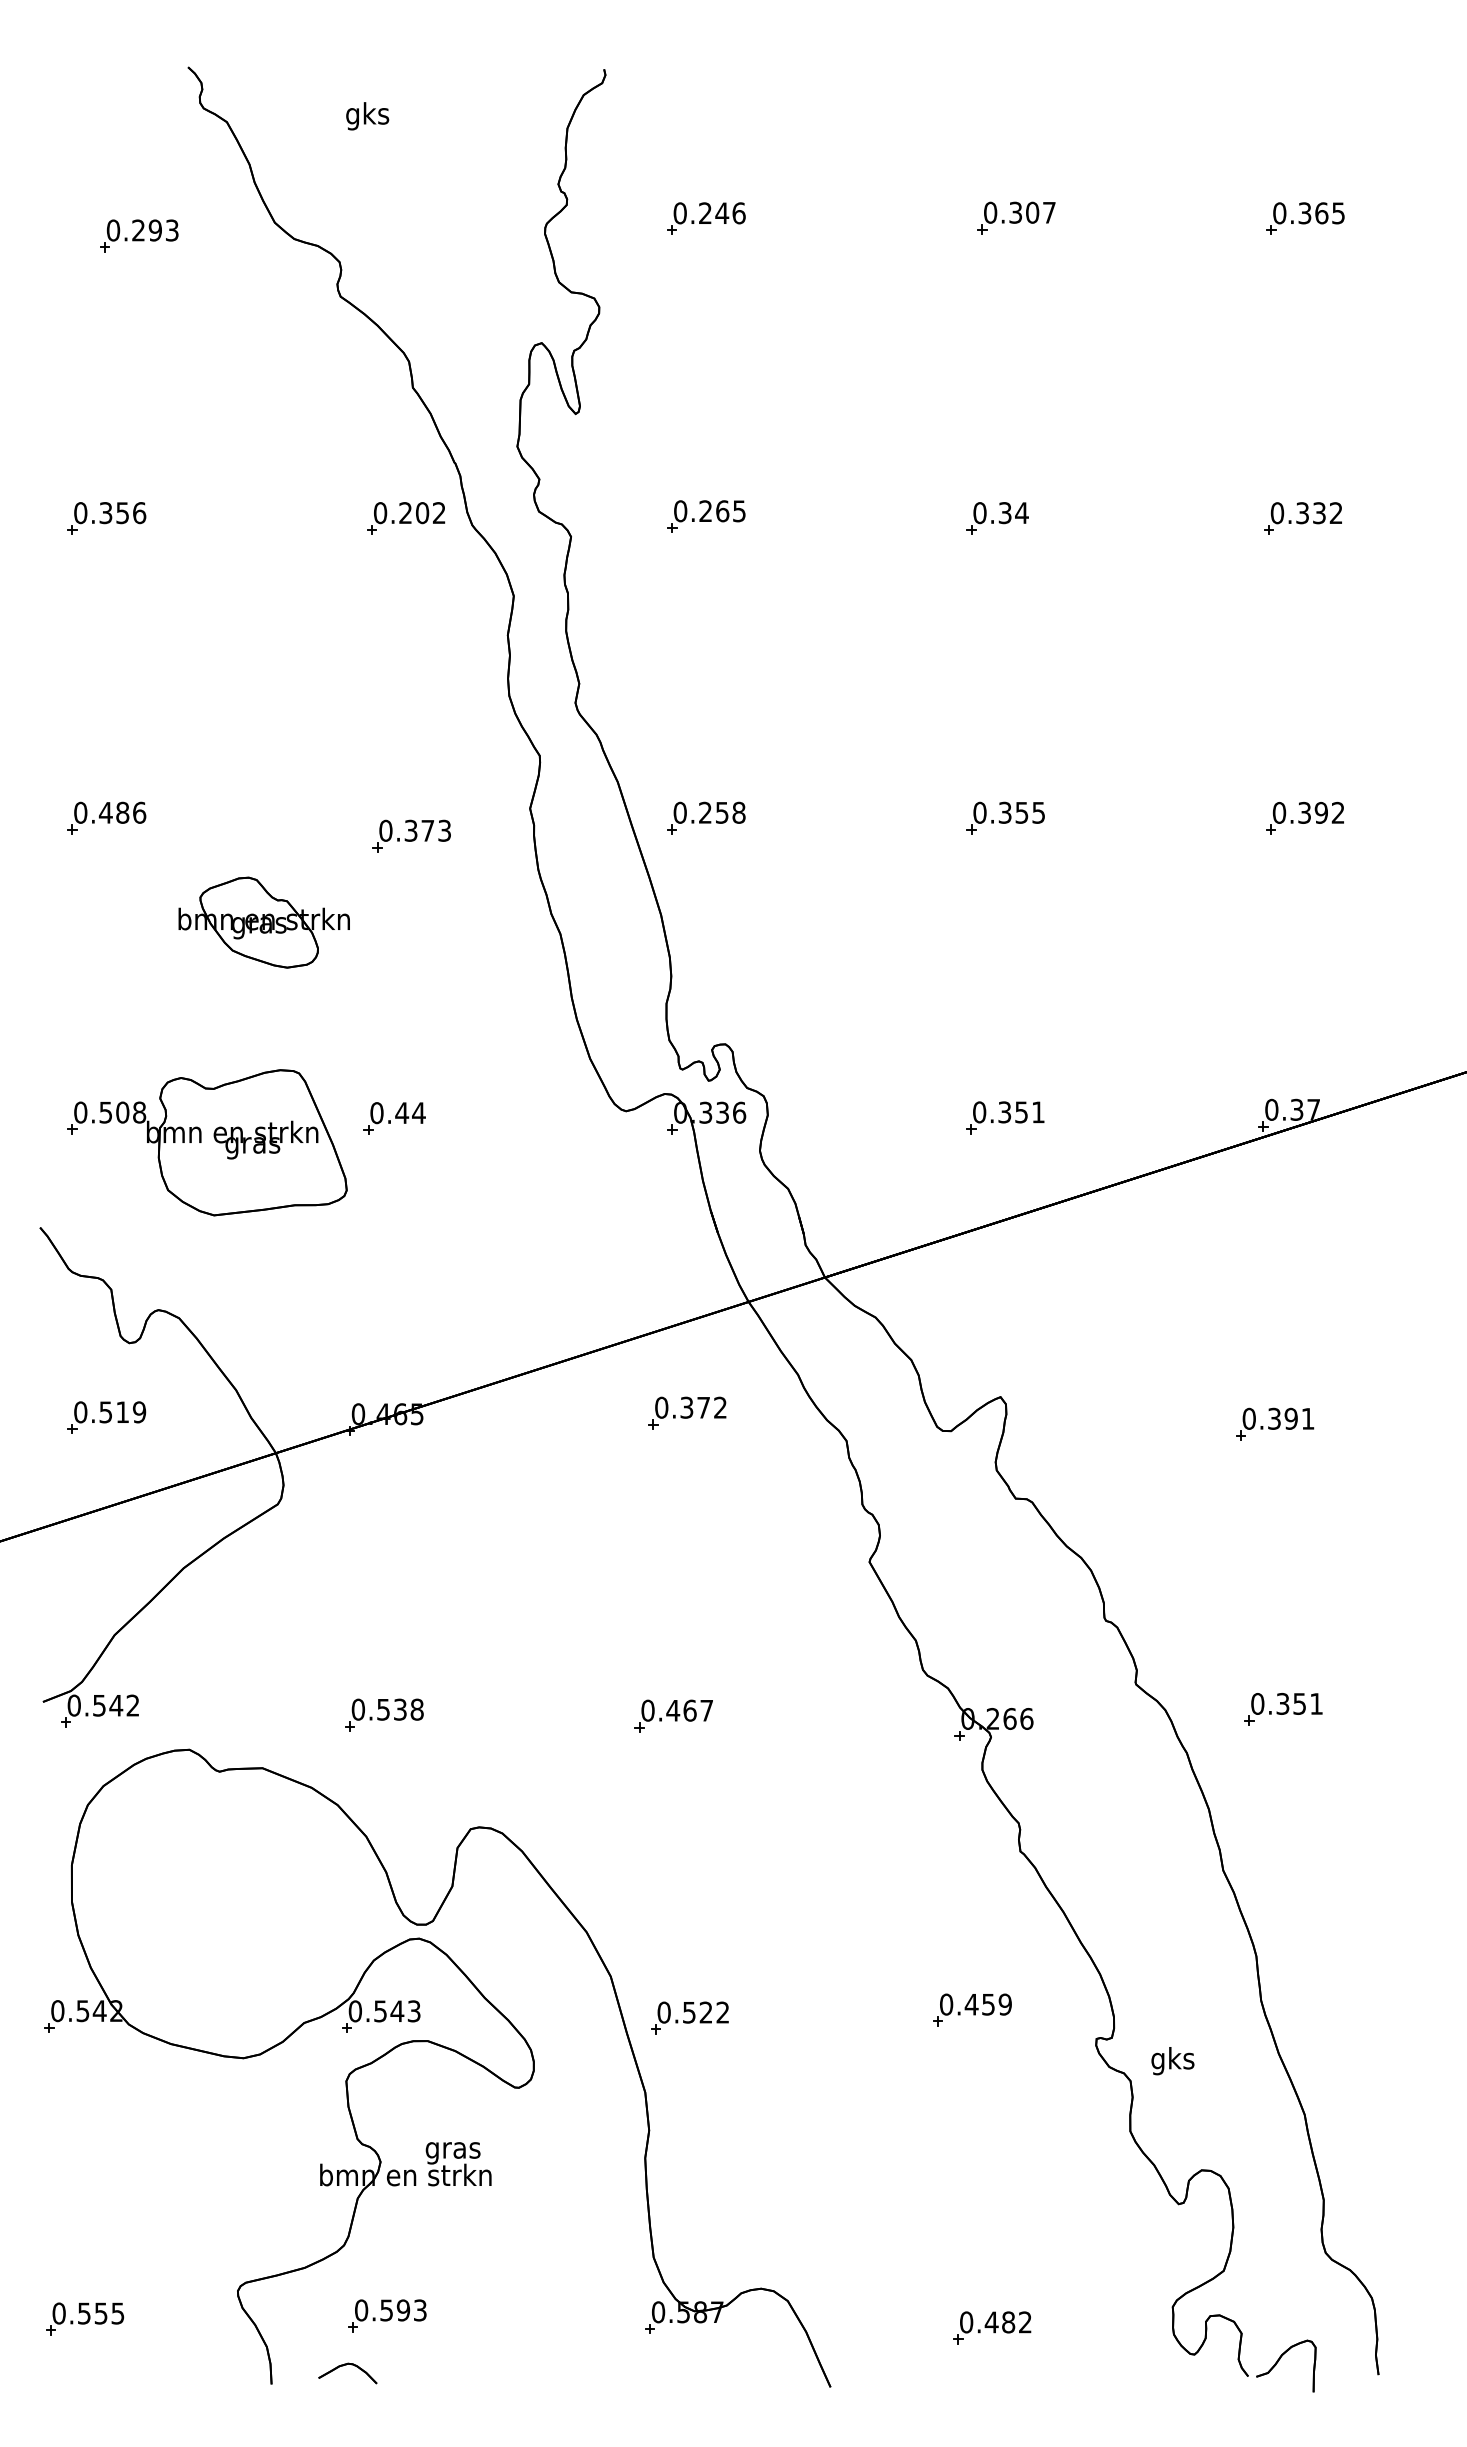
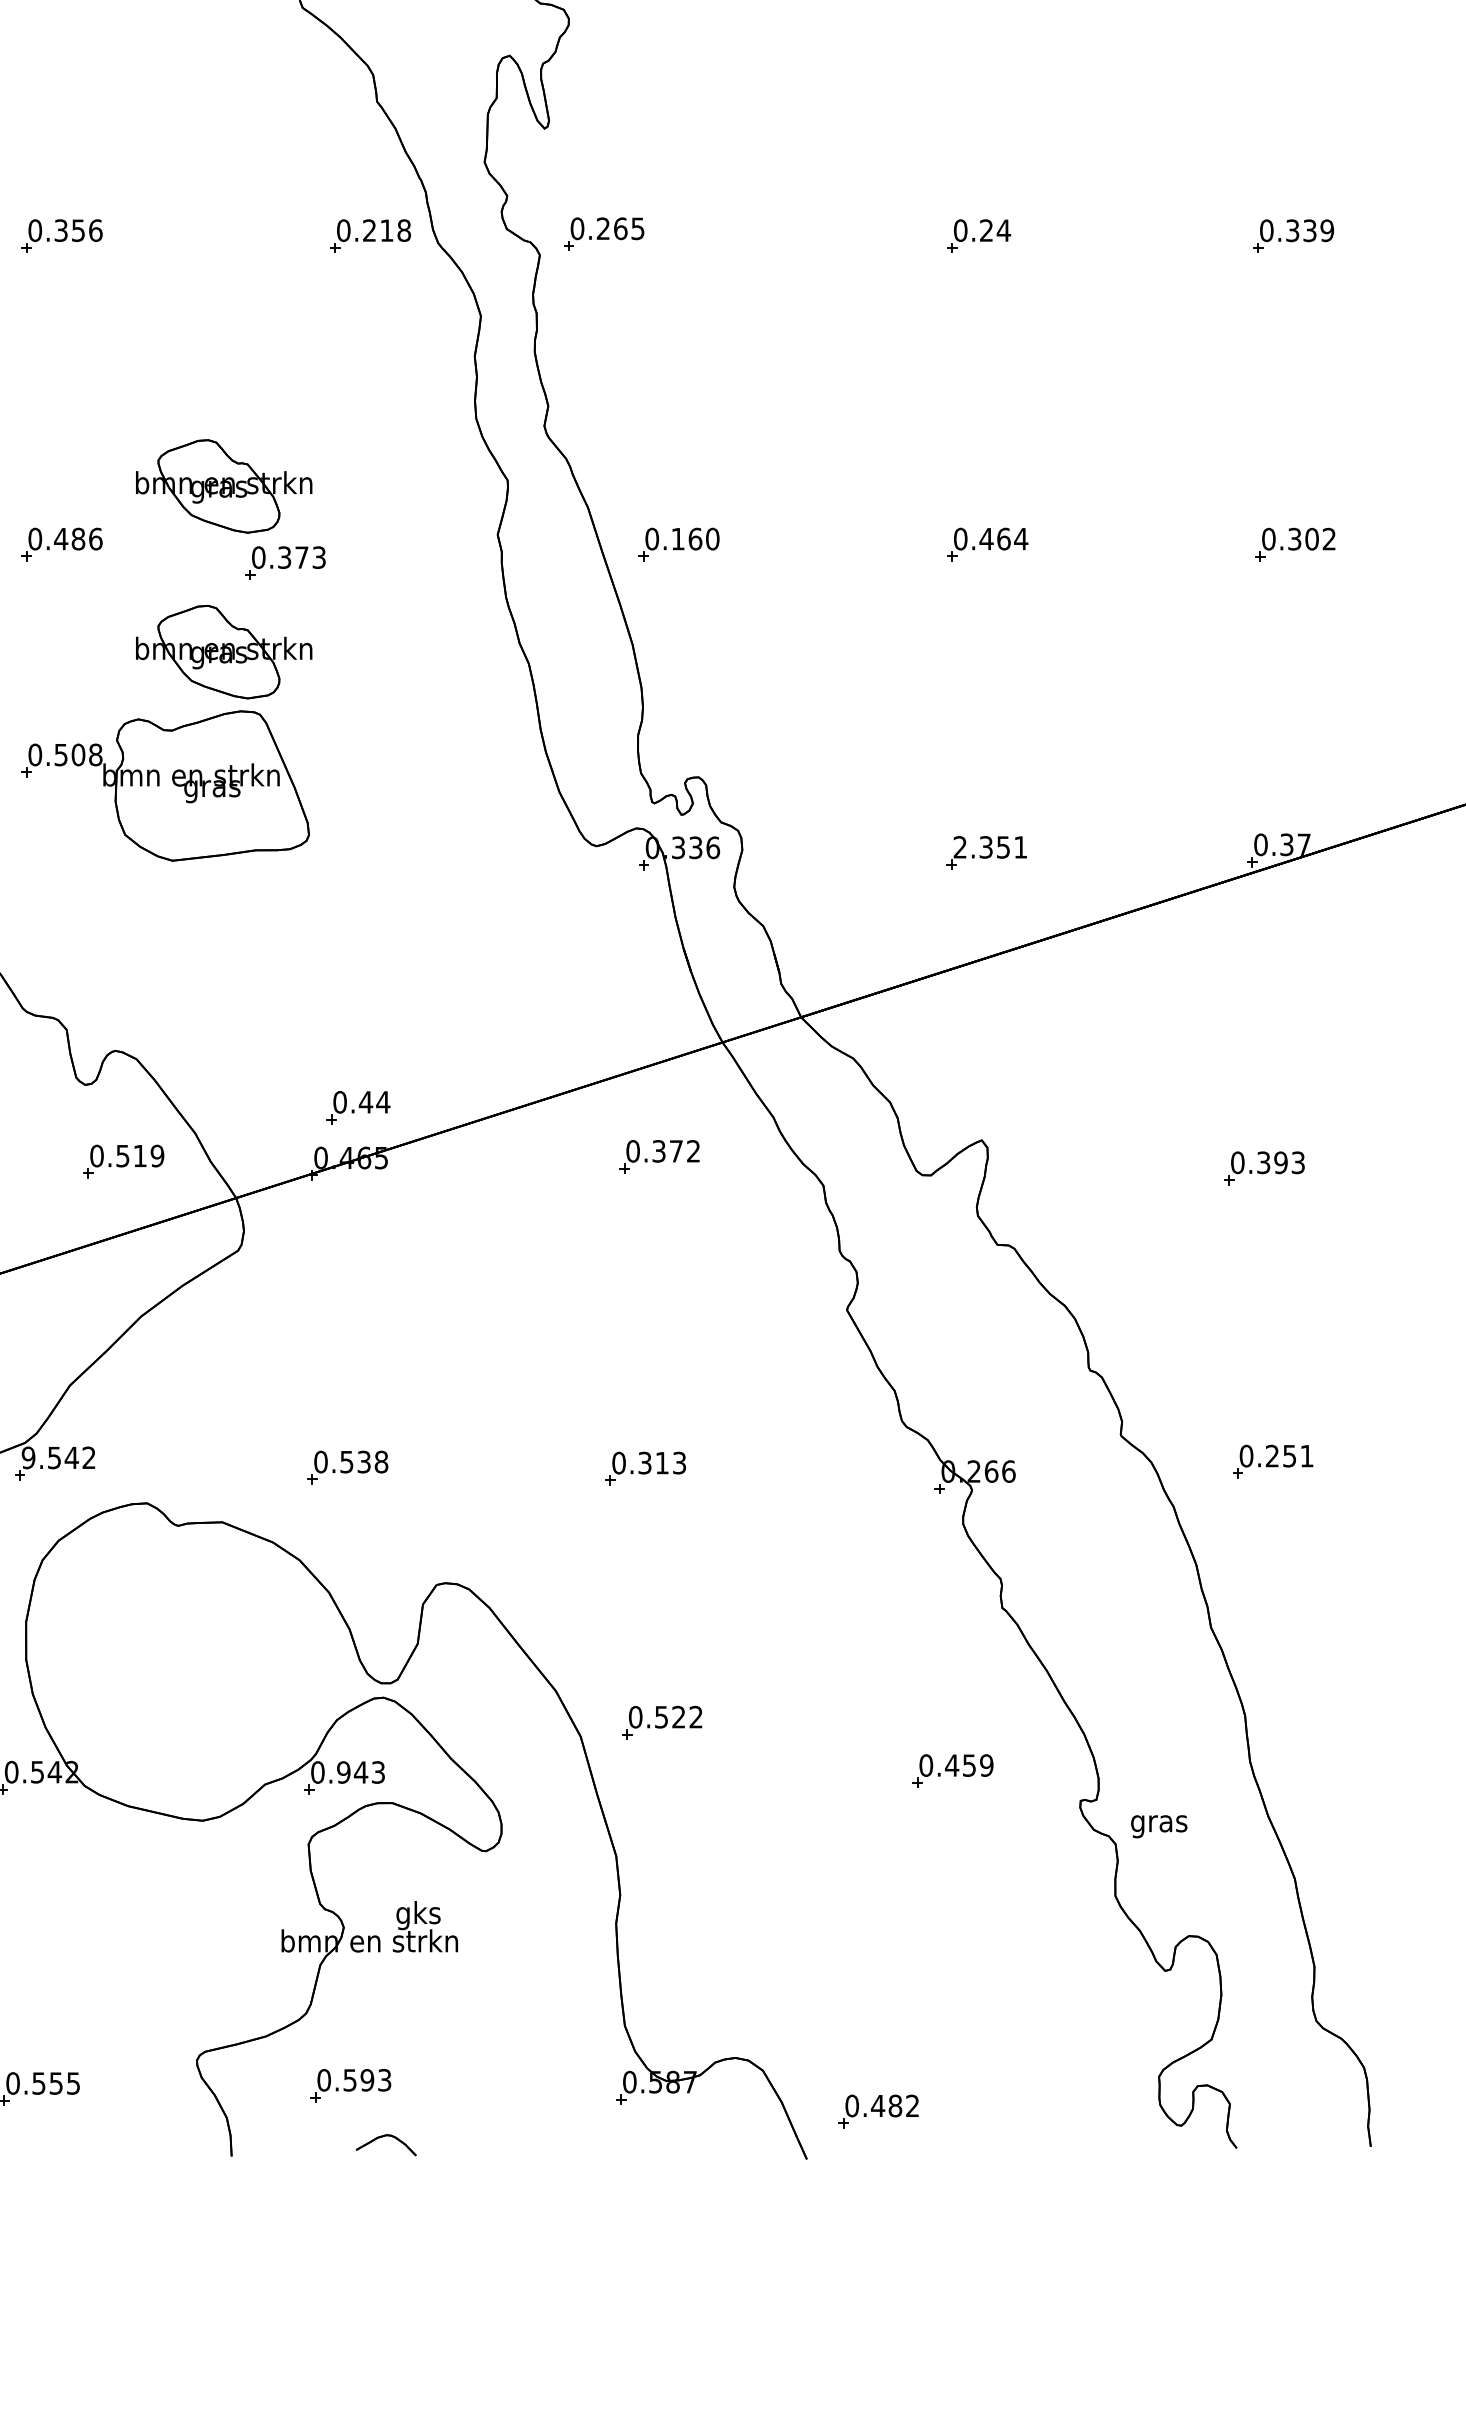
text: (430, 513) -> (395, 231), 0.202 -> 0.218
text: (1004, 513) -> (985, 231), 0.34 -> 0.24
text: (1335, 513) -> (1326, 231), 0.332 -> 0.339
part: (706, 516) -> (604, 234), moved
part: (263, 761) -> (223, 486), added
text: (722, 812) -> (695, 538), 0.258 -> 0.160
text: (1021, 812) -> (1003, 538), 0.355 -> 0.464
text: (1321, 812) -> (1312, 538), 0.392 -> 0.302
part: (411, 835) -> (285, 562), moved
text: (979, 1112) -> (960, 847), 0.351 -> 2.351
part: (394, 1118) -> (358, 1107), moved
part: (207, 1142) -> (165, 785), moved
part: (106, 1417) -> (123, 1161), moved
text: (1307, 1418) -> (1297, 1162), 0.391 -> 0.393
text: (1282, 1703) -> (1271, 1455), 0.351 -> 0.251
text: (73, 1705) -> (27, 1457), 0.542 -> 9.542
text: (689, 1710) -> (661, 1462), 0.467 -> 0.313
text: (380, 2011) -> (343, 1772), 0.543 -> 0.943
part: (689, 2017) -> (661, 1722), moved
text: (1172, 2061) -> (1158, 1824), gks -> gras
text: (452, 2150) -> (417, 1915), gras -> gks
part: (992, 2327) -> (878, 2111), moved
part: (1280, 2359) -> (1269, 2130), removed
part: (346, 2365) -> (384, 2136), moved

